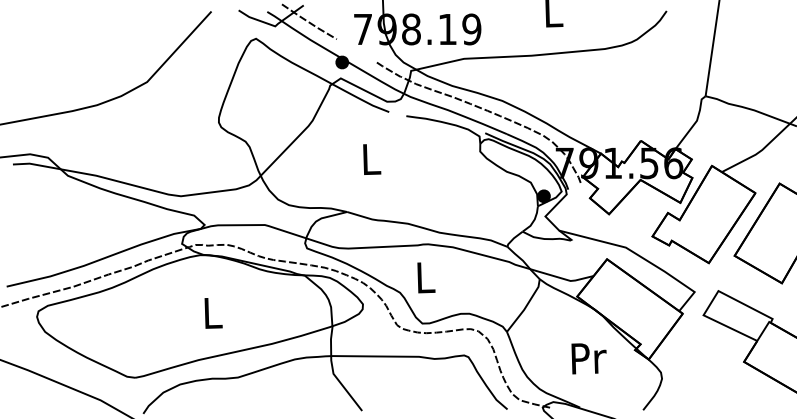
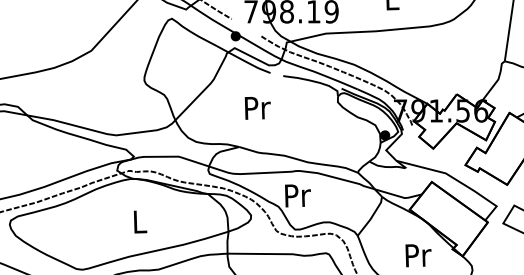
text: (371, 159) -> (257, 108), L -> Pr
text: (425, 277) -> (297, 195), L -> Pr

